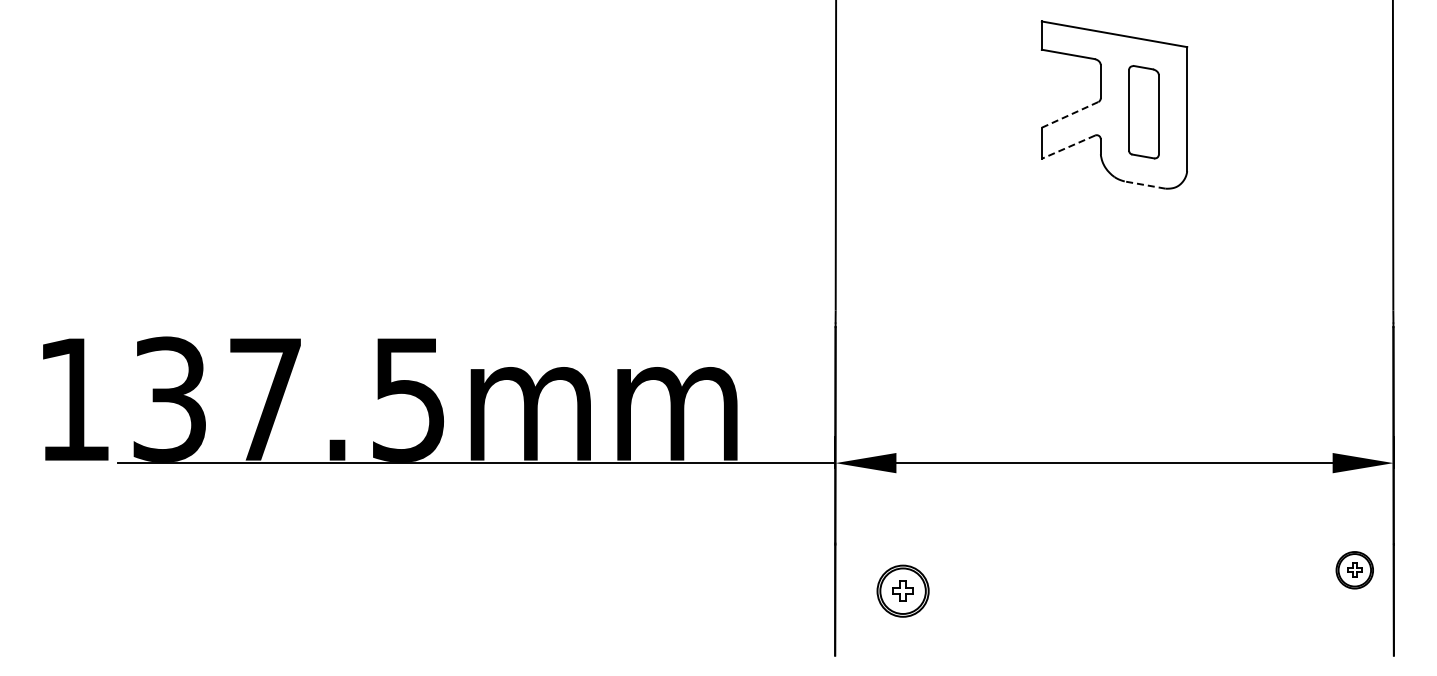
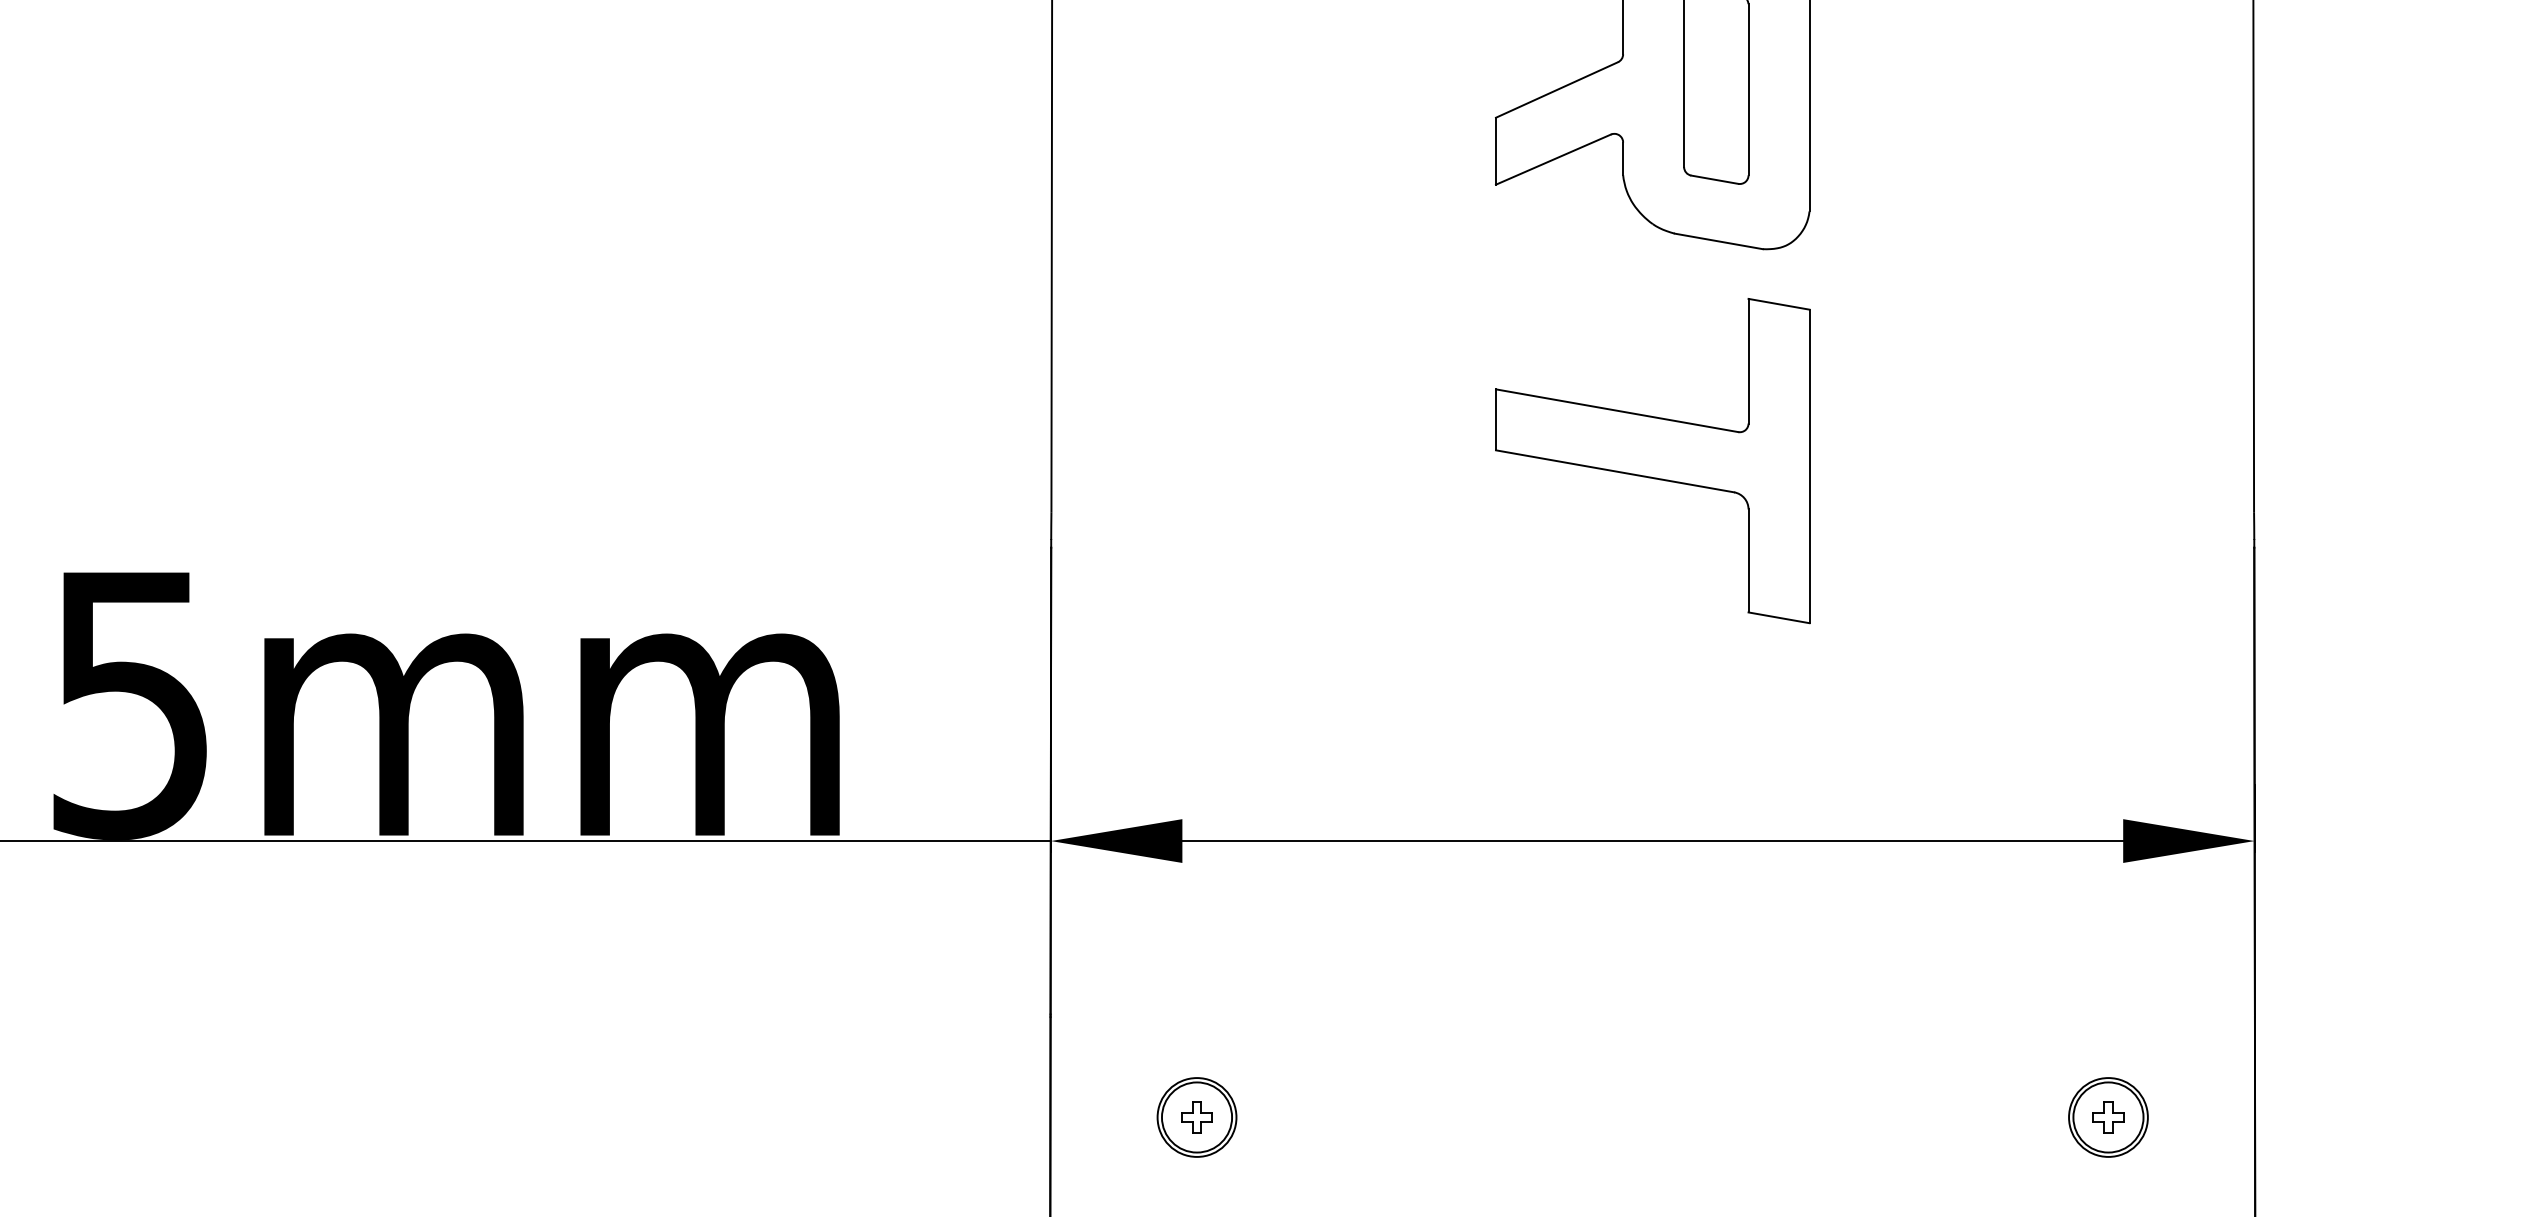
line: (1070, 114) -> (1557, 89), dashed -> solid
line: (1068, 147) -> (1553, 160), dashed -> solid
line: (1145, 185) -> (1719, 242), dashed -> solid
part: (1114, 286) -> (1652, 460), added
part: (1354, 570) -> (2107, 1117), moved
part: (903, 591) -> (1197, 1117), size x0.71

